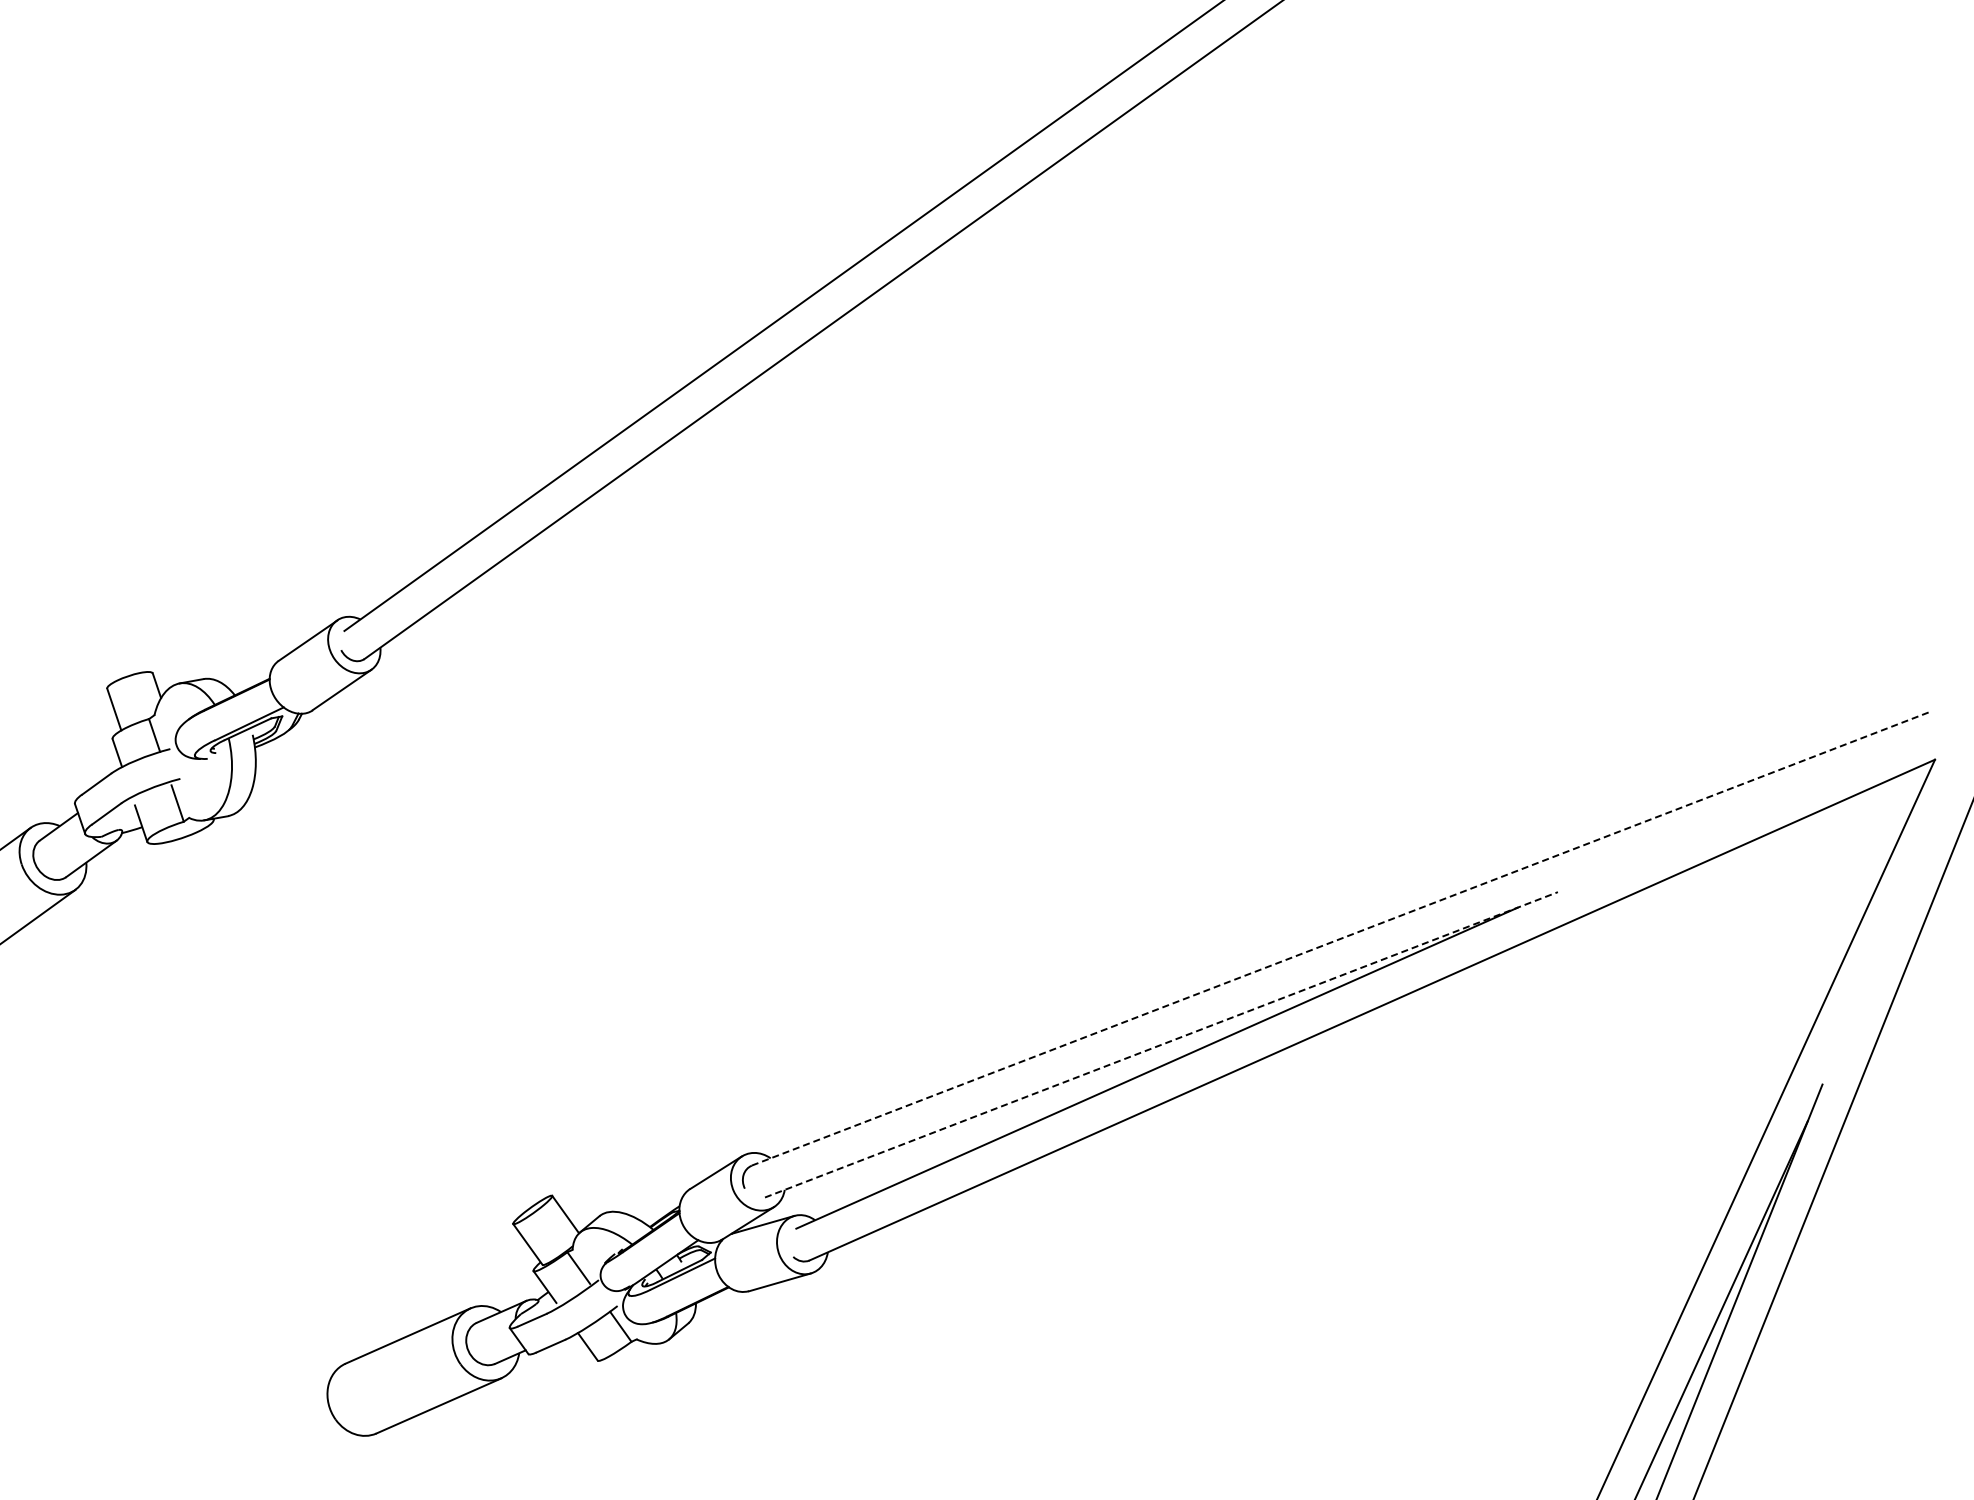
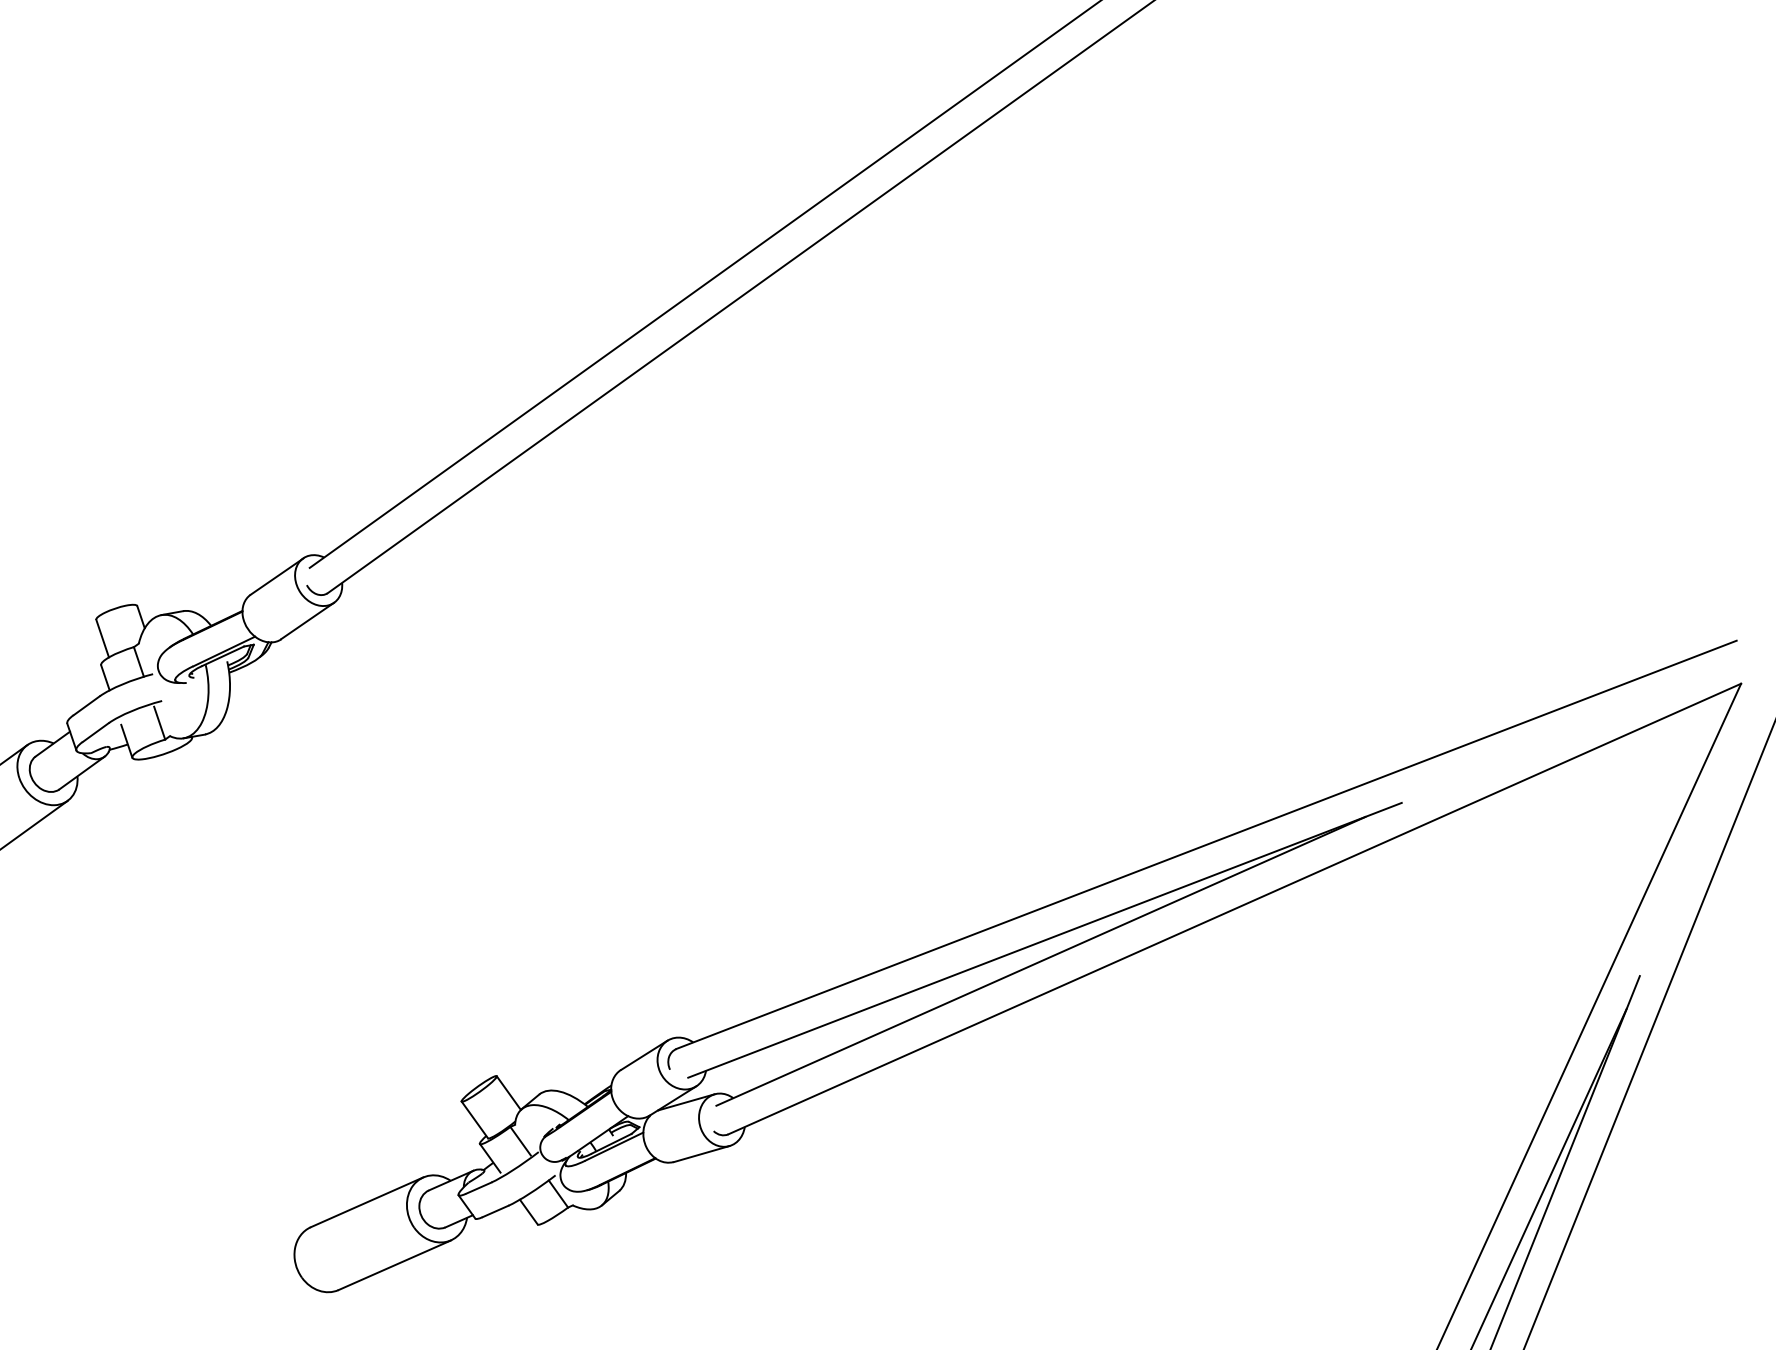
line: (1341, 938) -> (1207, 844), dashed -> solid
line: (1161, 1044) -> (1045, 940), dashed -> solid

